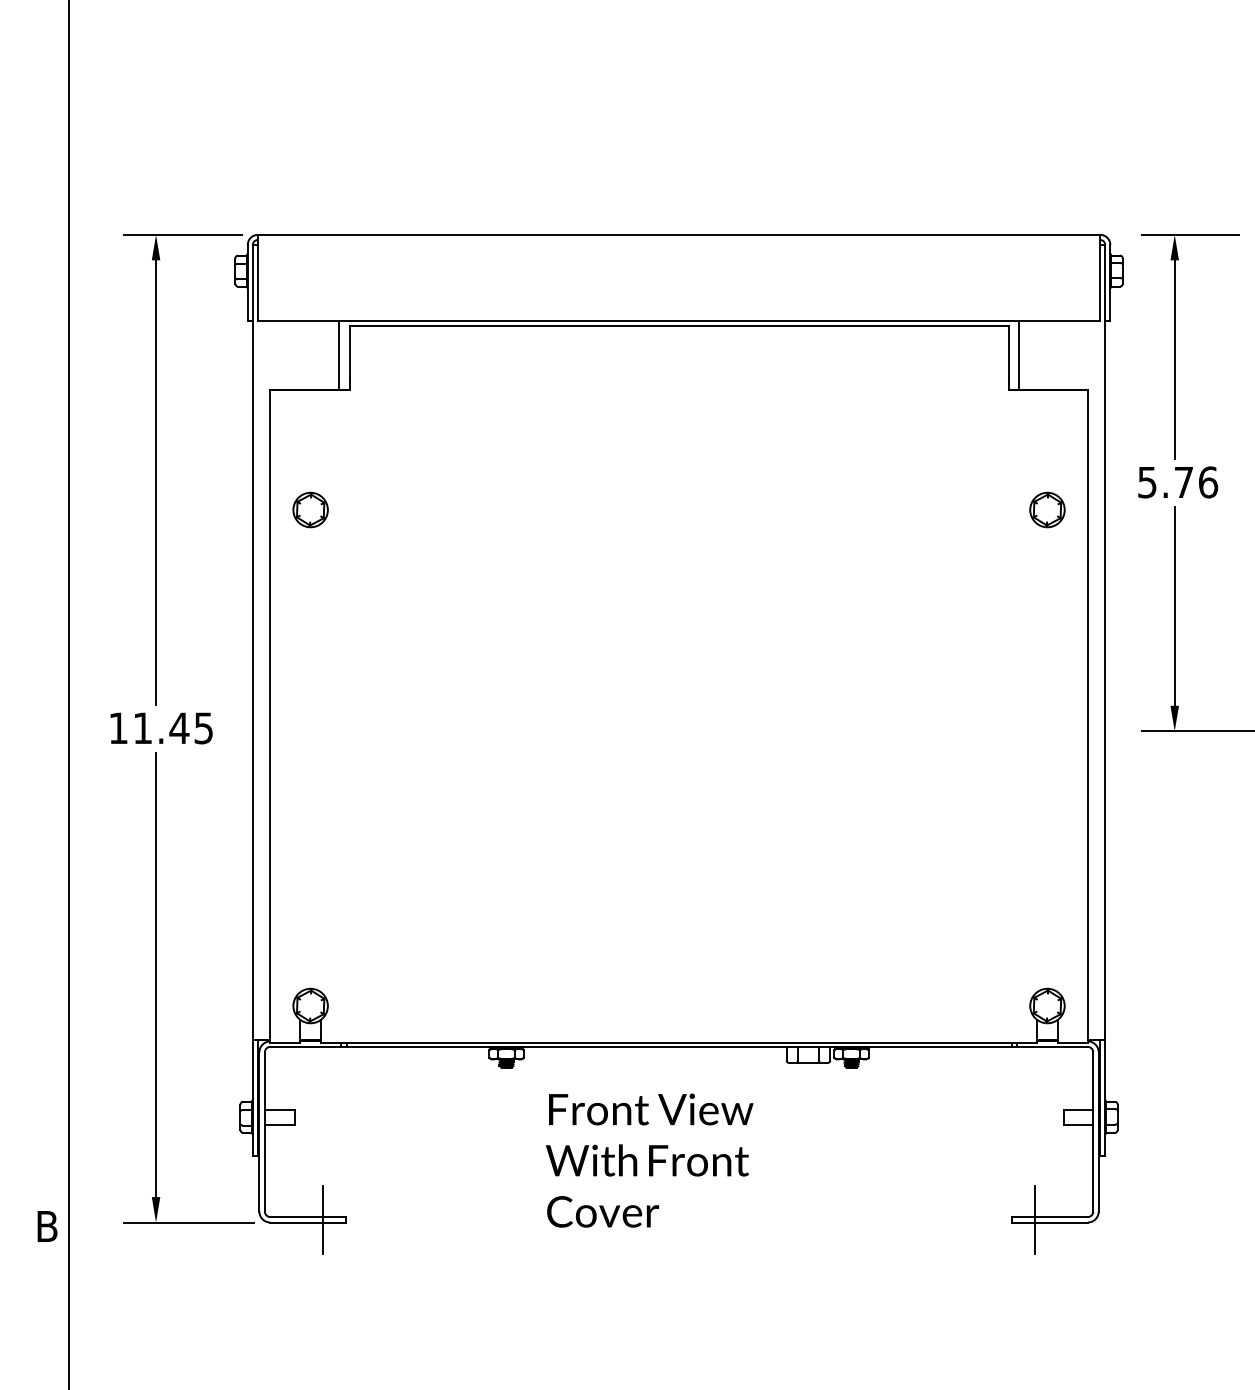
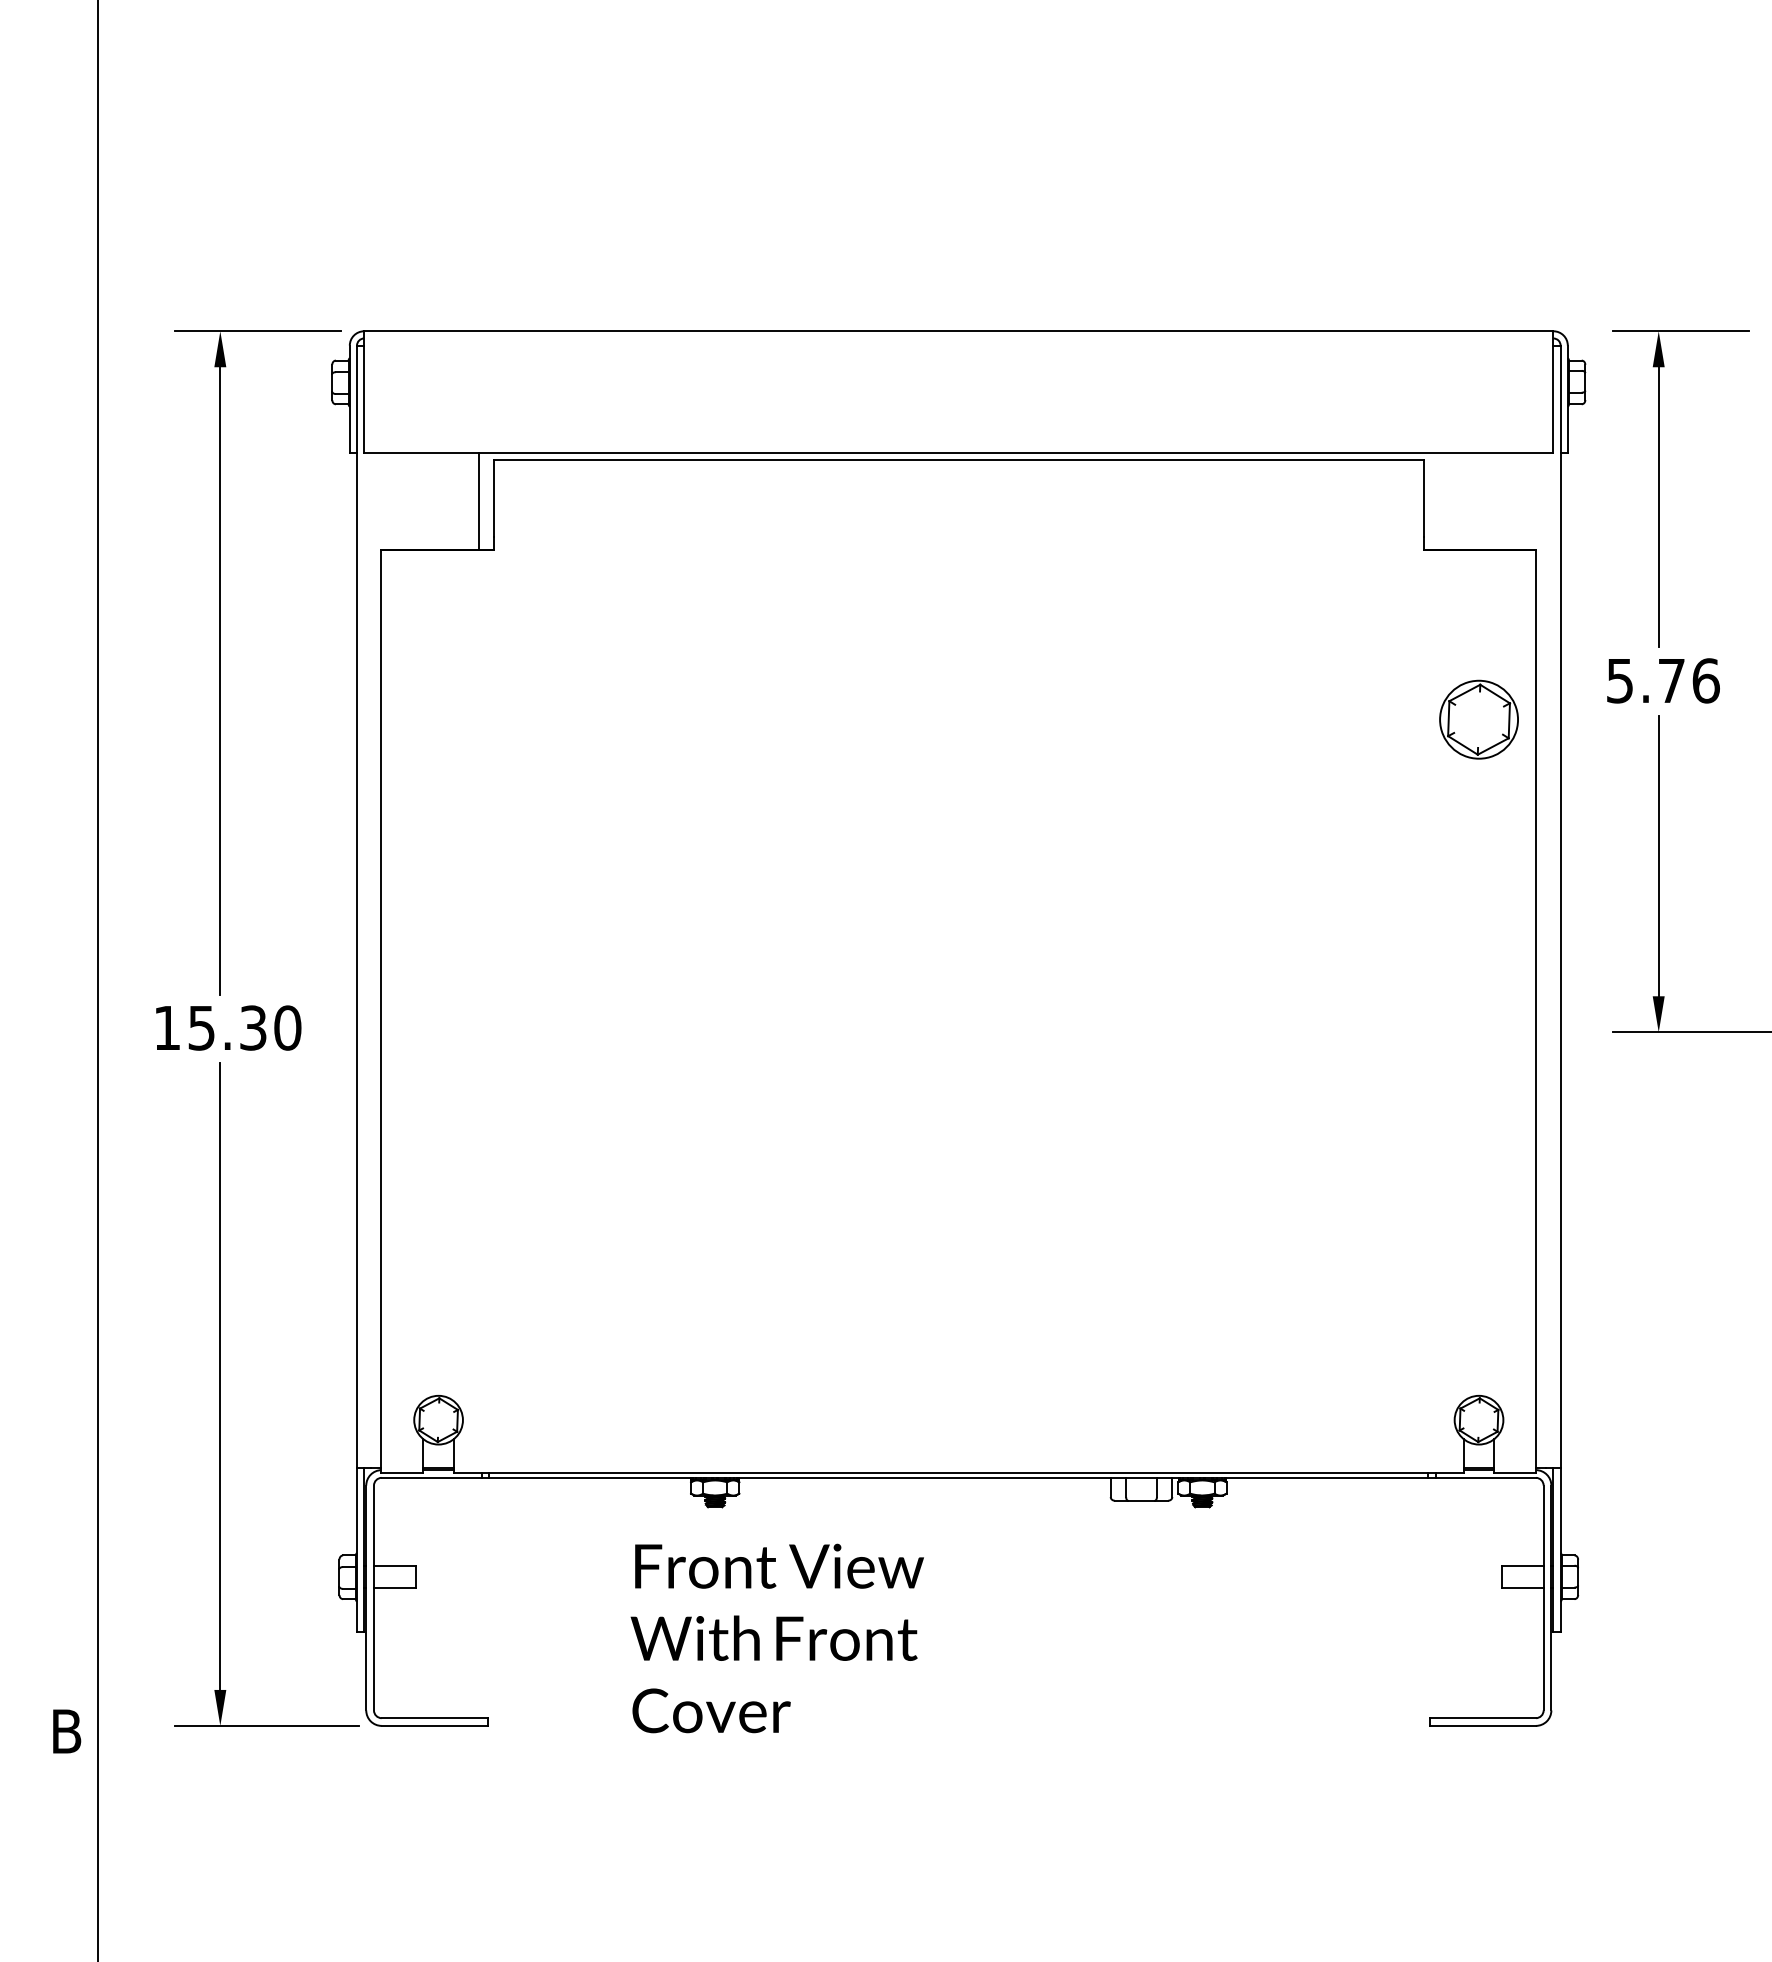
line: (1018, 355) -> (1438, 501), removed
part: (310, 509) -> (438, 719), removed
part: (1047, 509) -> (1478, 719), size x1.6
text: (173, 727) -> (244, 1027), 11.45 -> 15.30
text: (649, 1160) -> (776, 1638), moved
line: (323, 1219) -> (456, 1721), removed
line: (1035, 1219) -> (1461, 1721), removed

